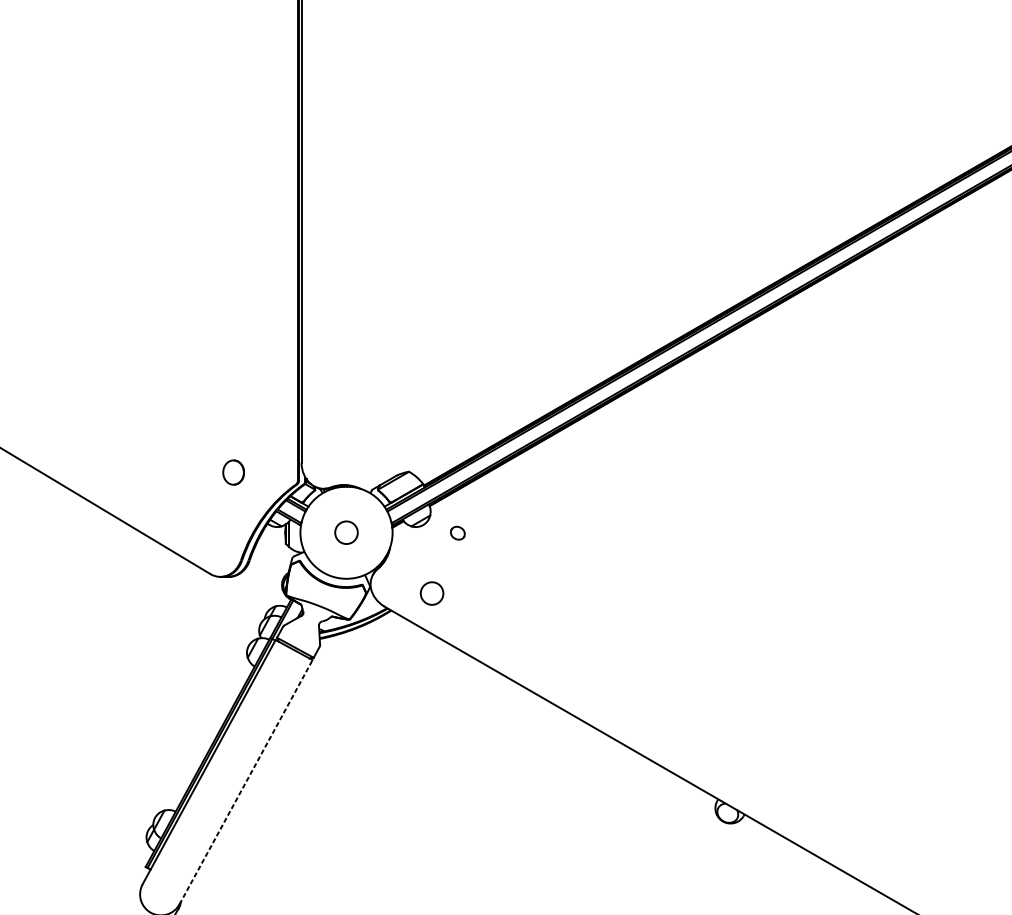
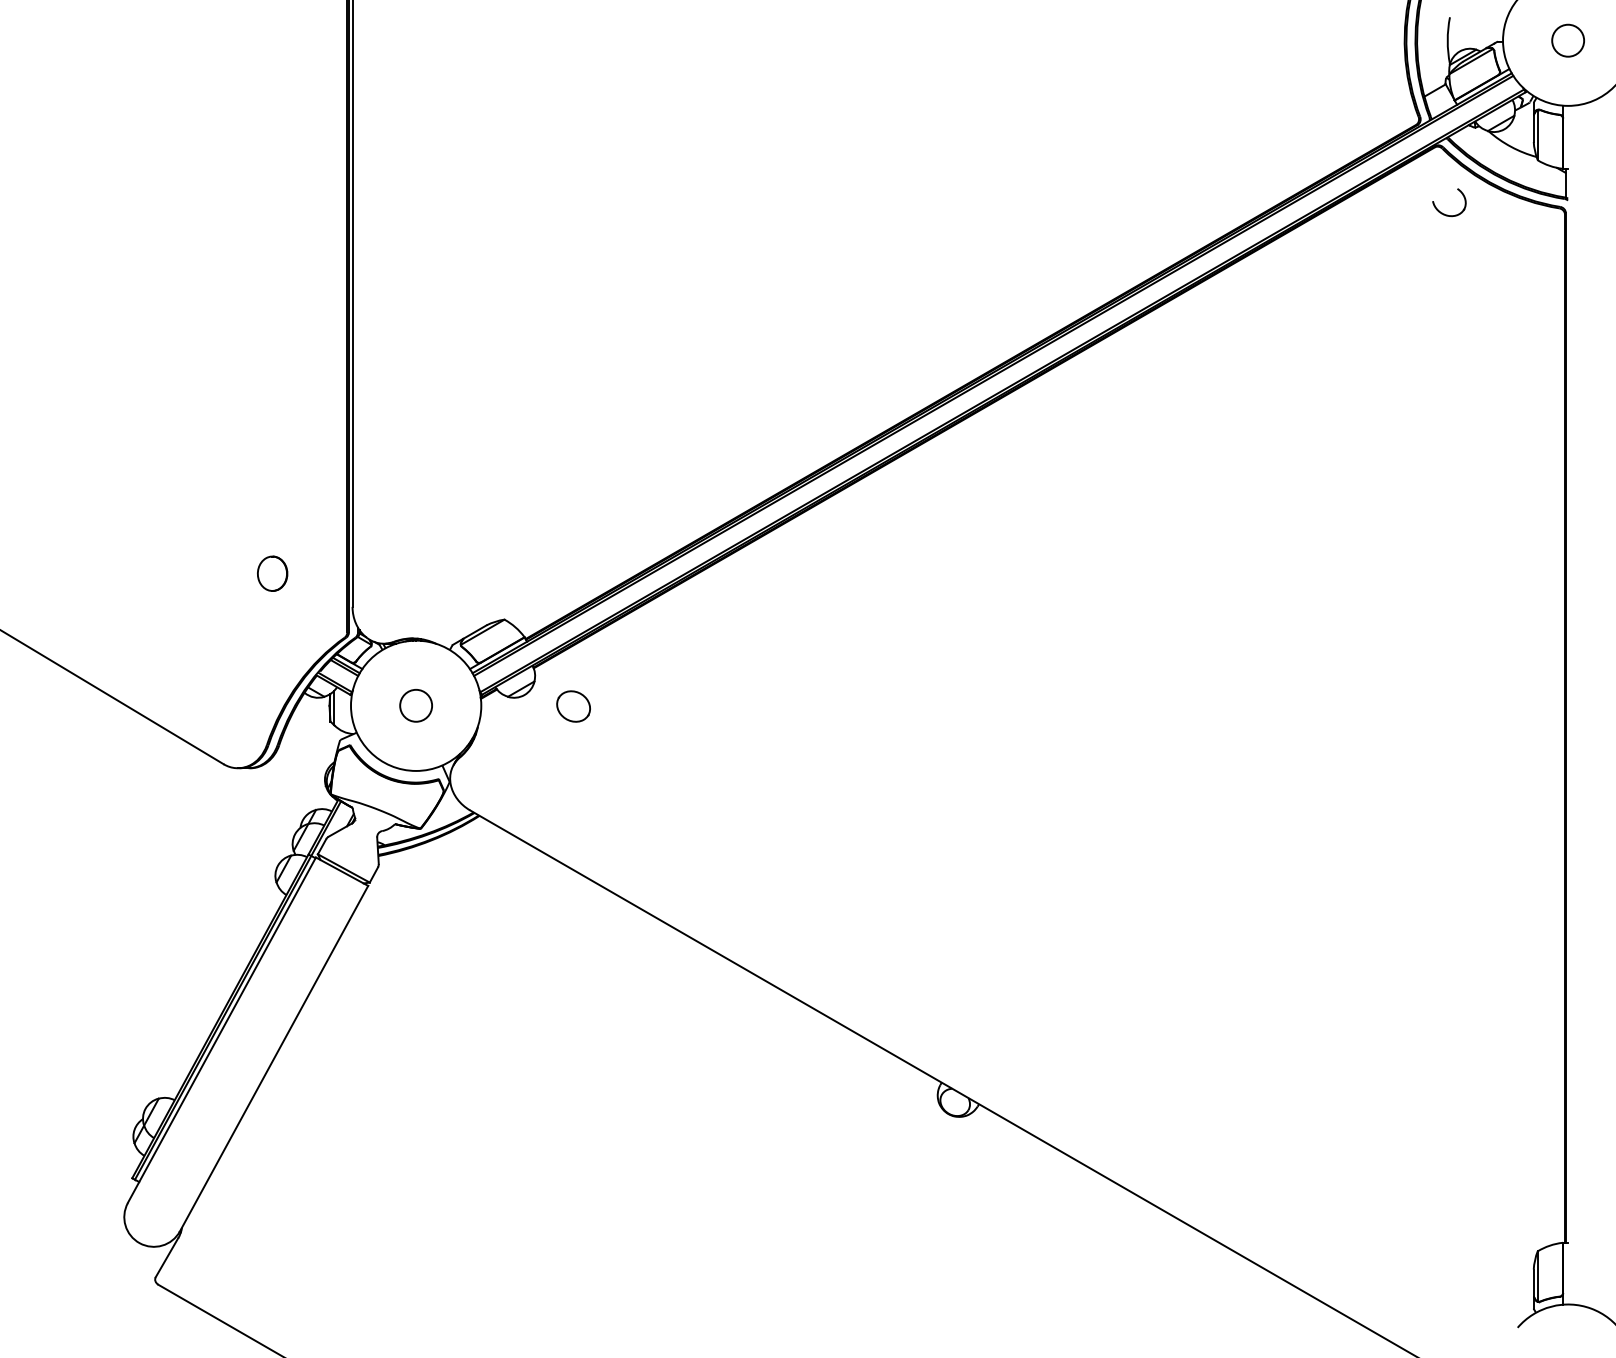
part: (233, 472) -> (272, 573), moved
part: (457, 533) -> (573, 706), size x1.67
circle: (431, 593) -> (536, 791), removed
line: (246, 782) -> (274, 1058), dashed -> solid

